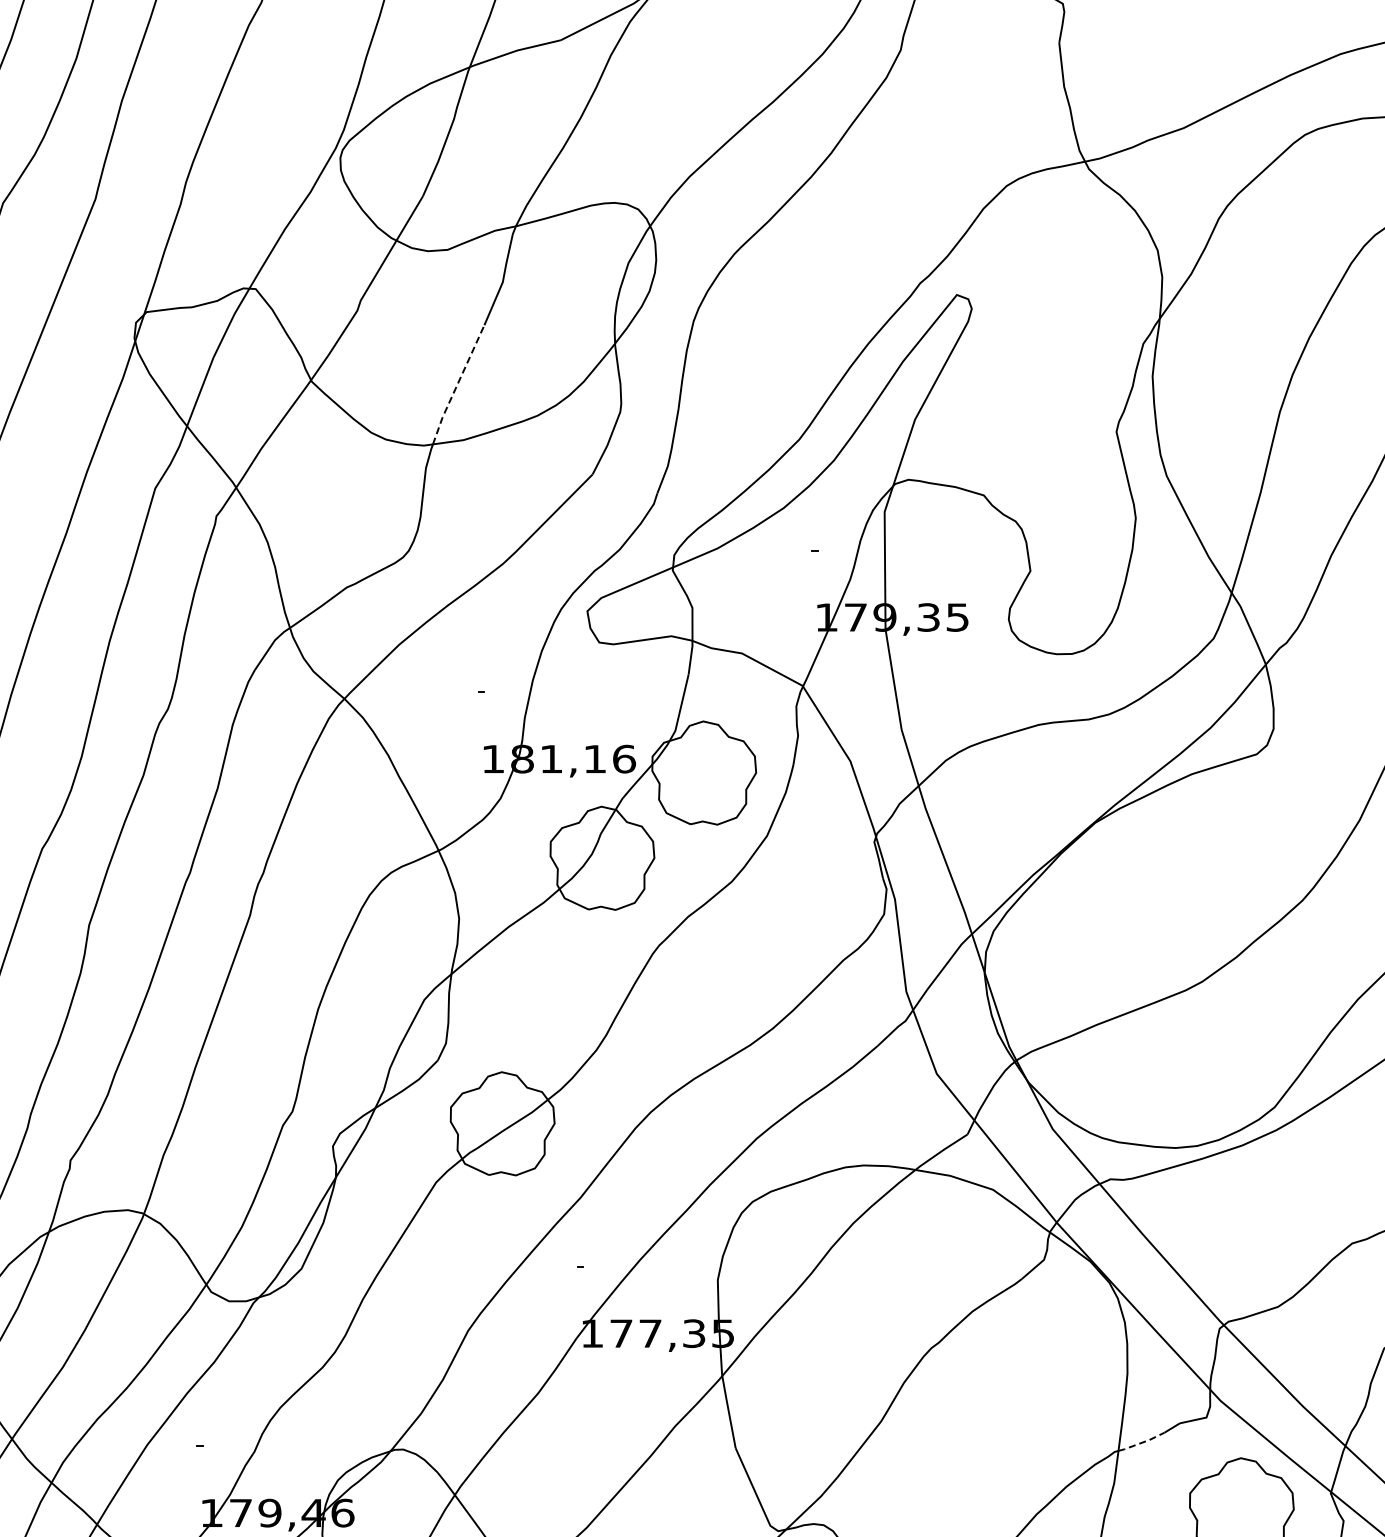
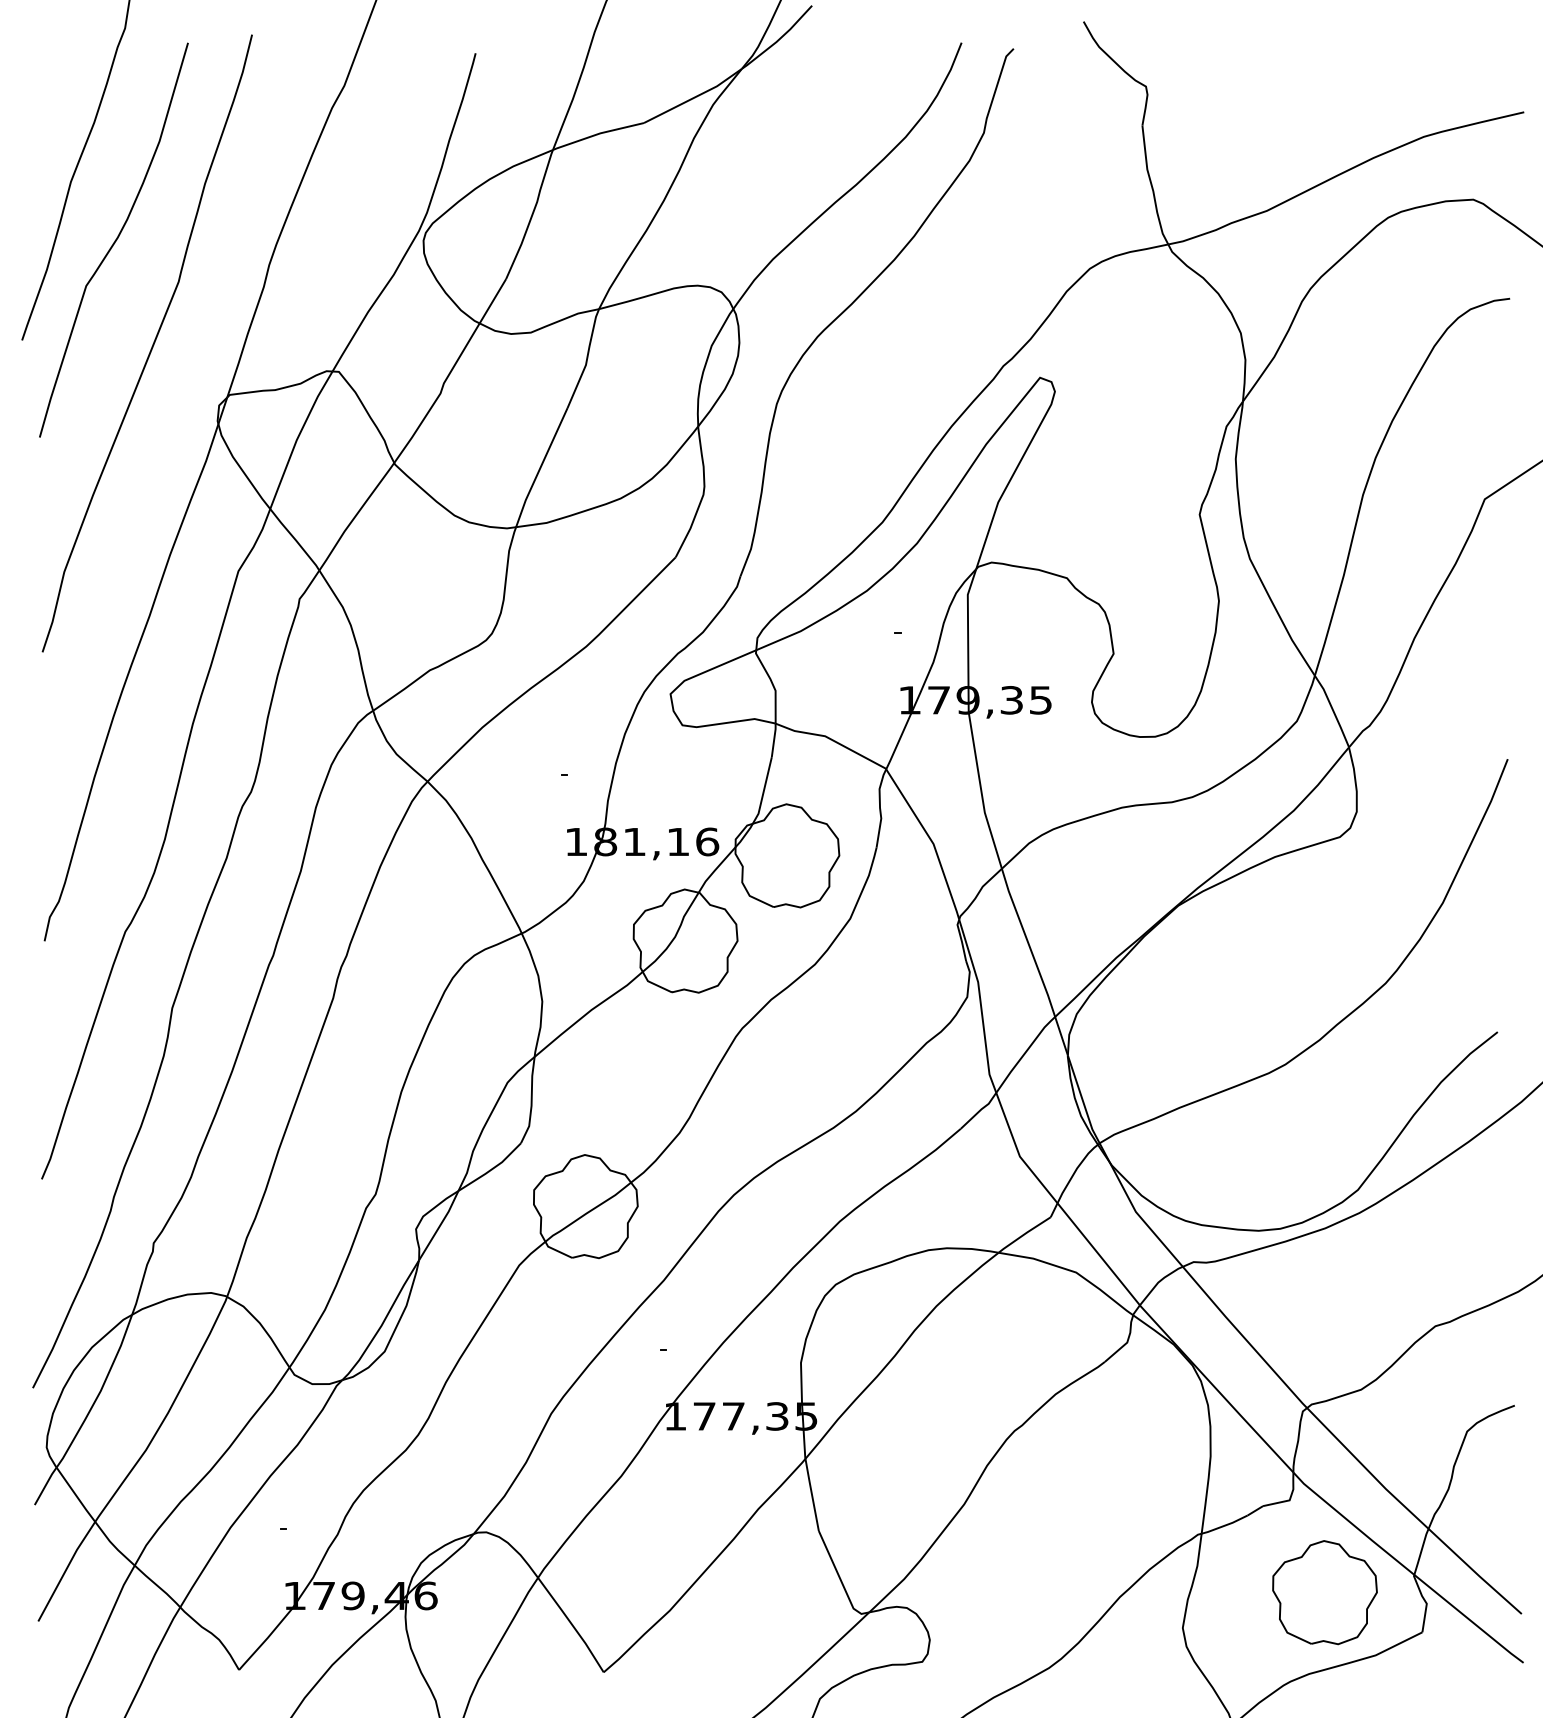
line: (457, 384) -> (540, 467), dashed -> solid
line: (1142, 1442) -> (1225, 1525), dashed -> solid

